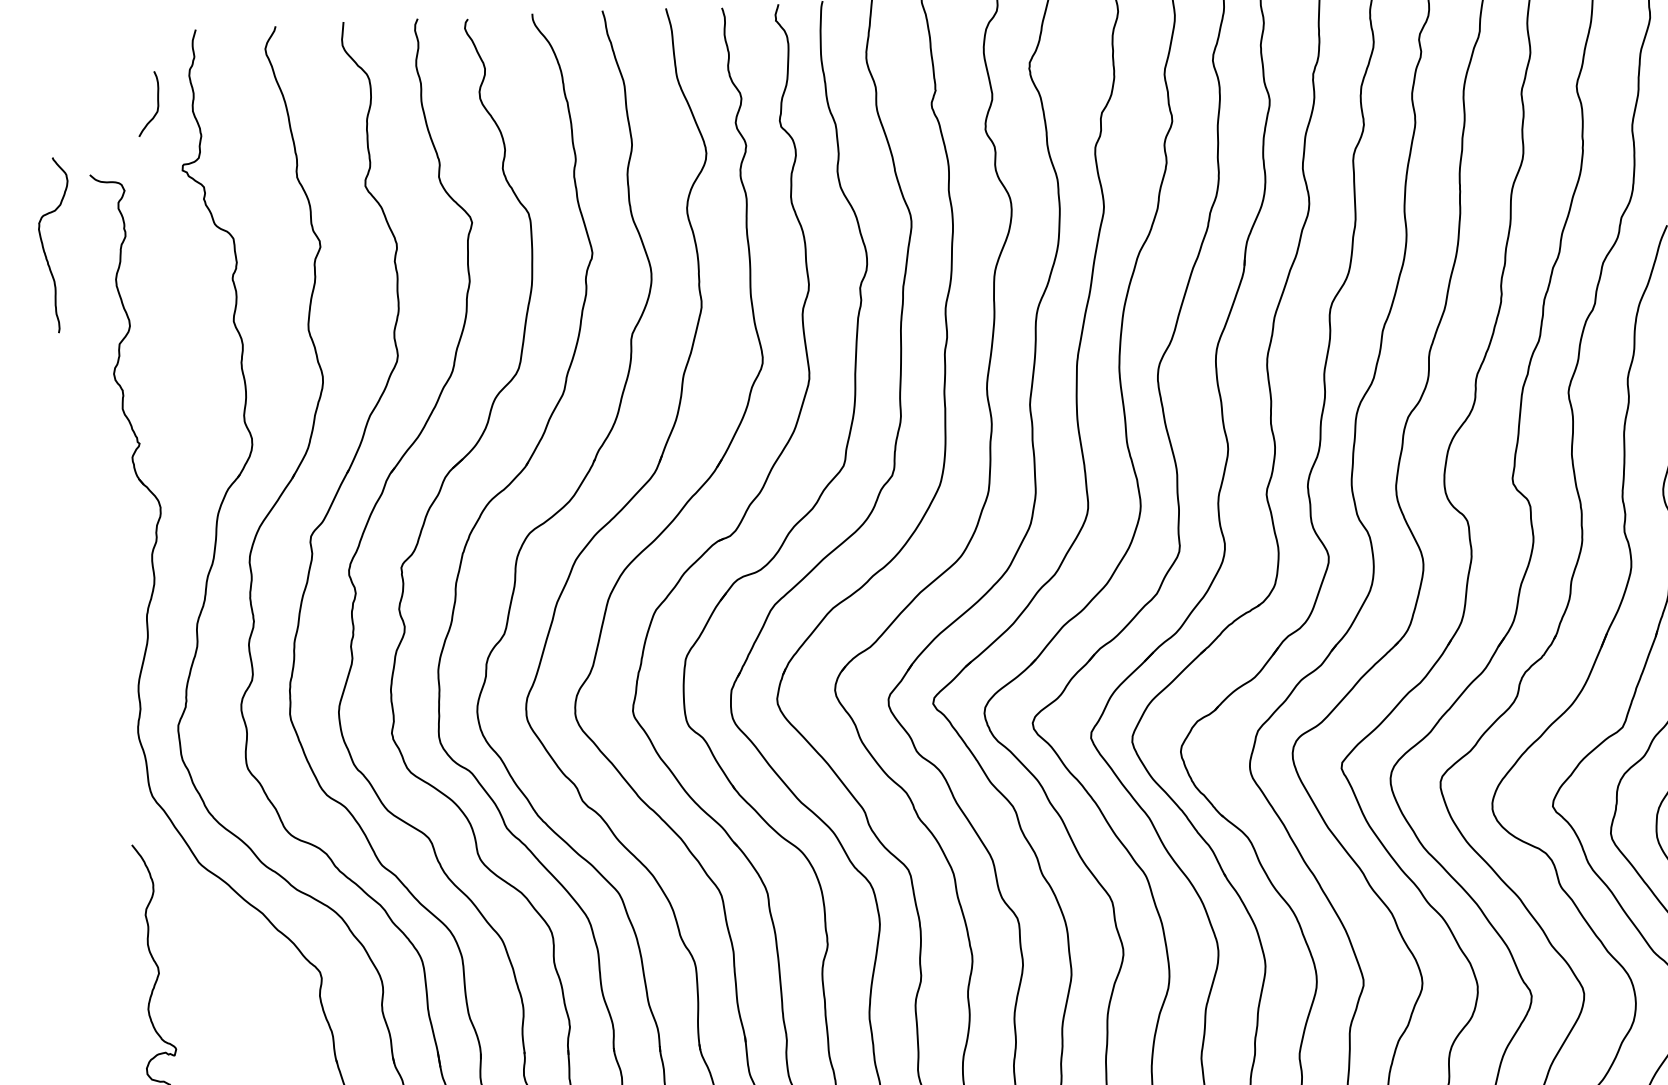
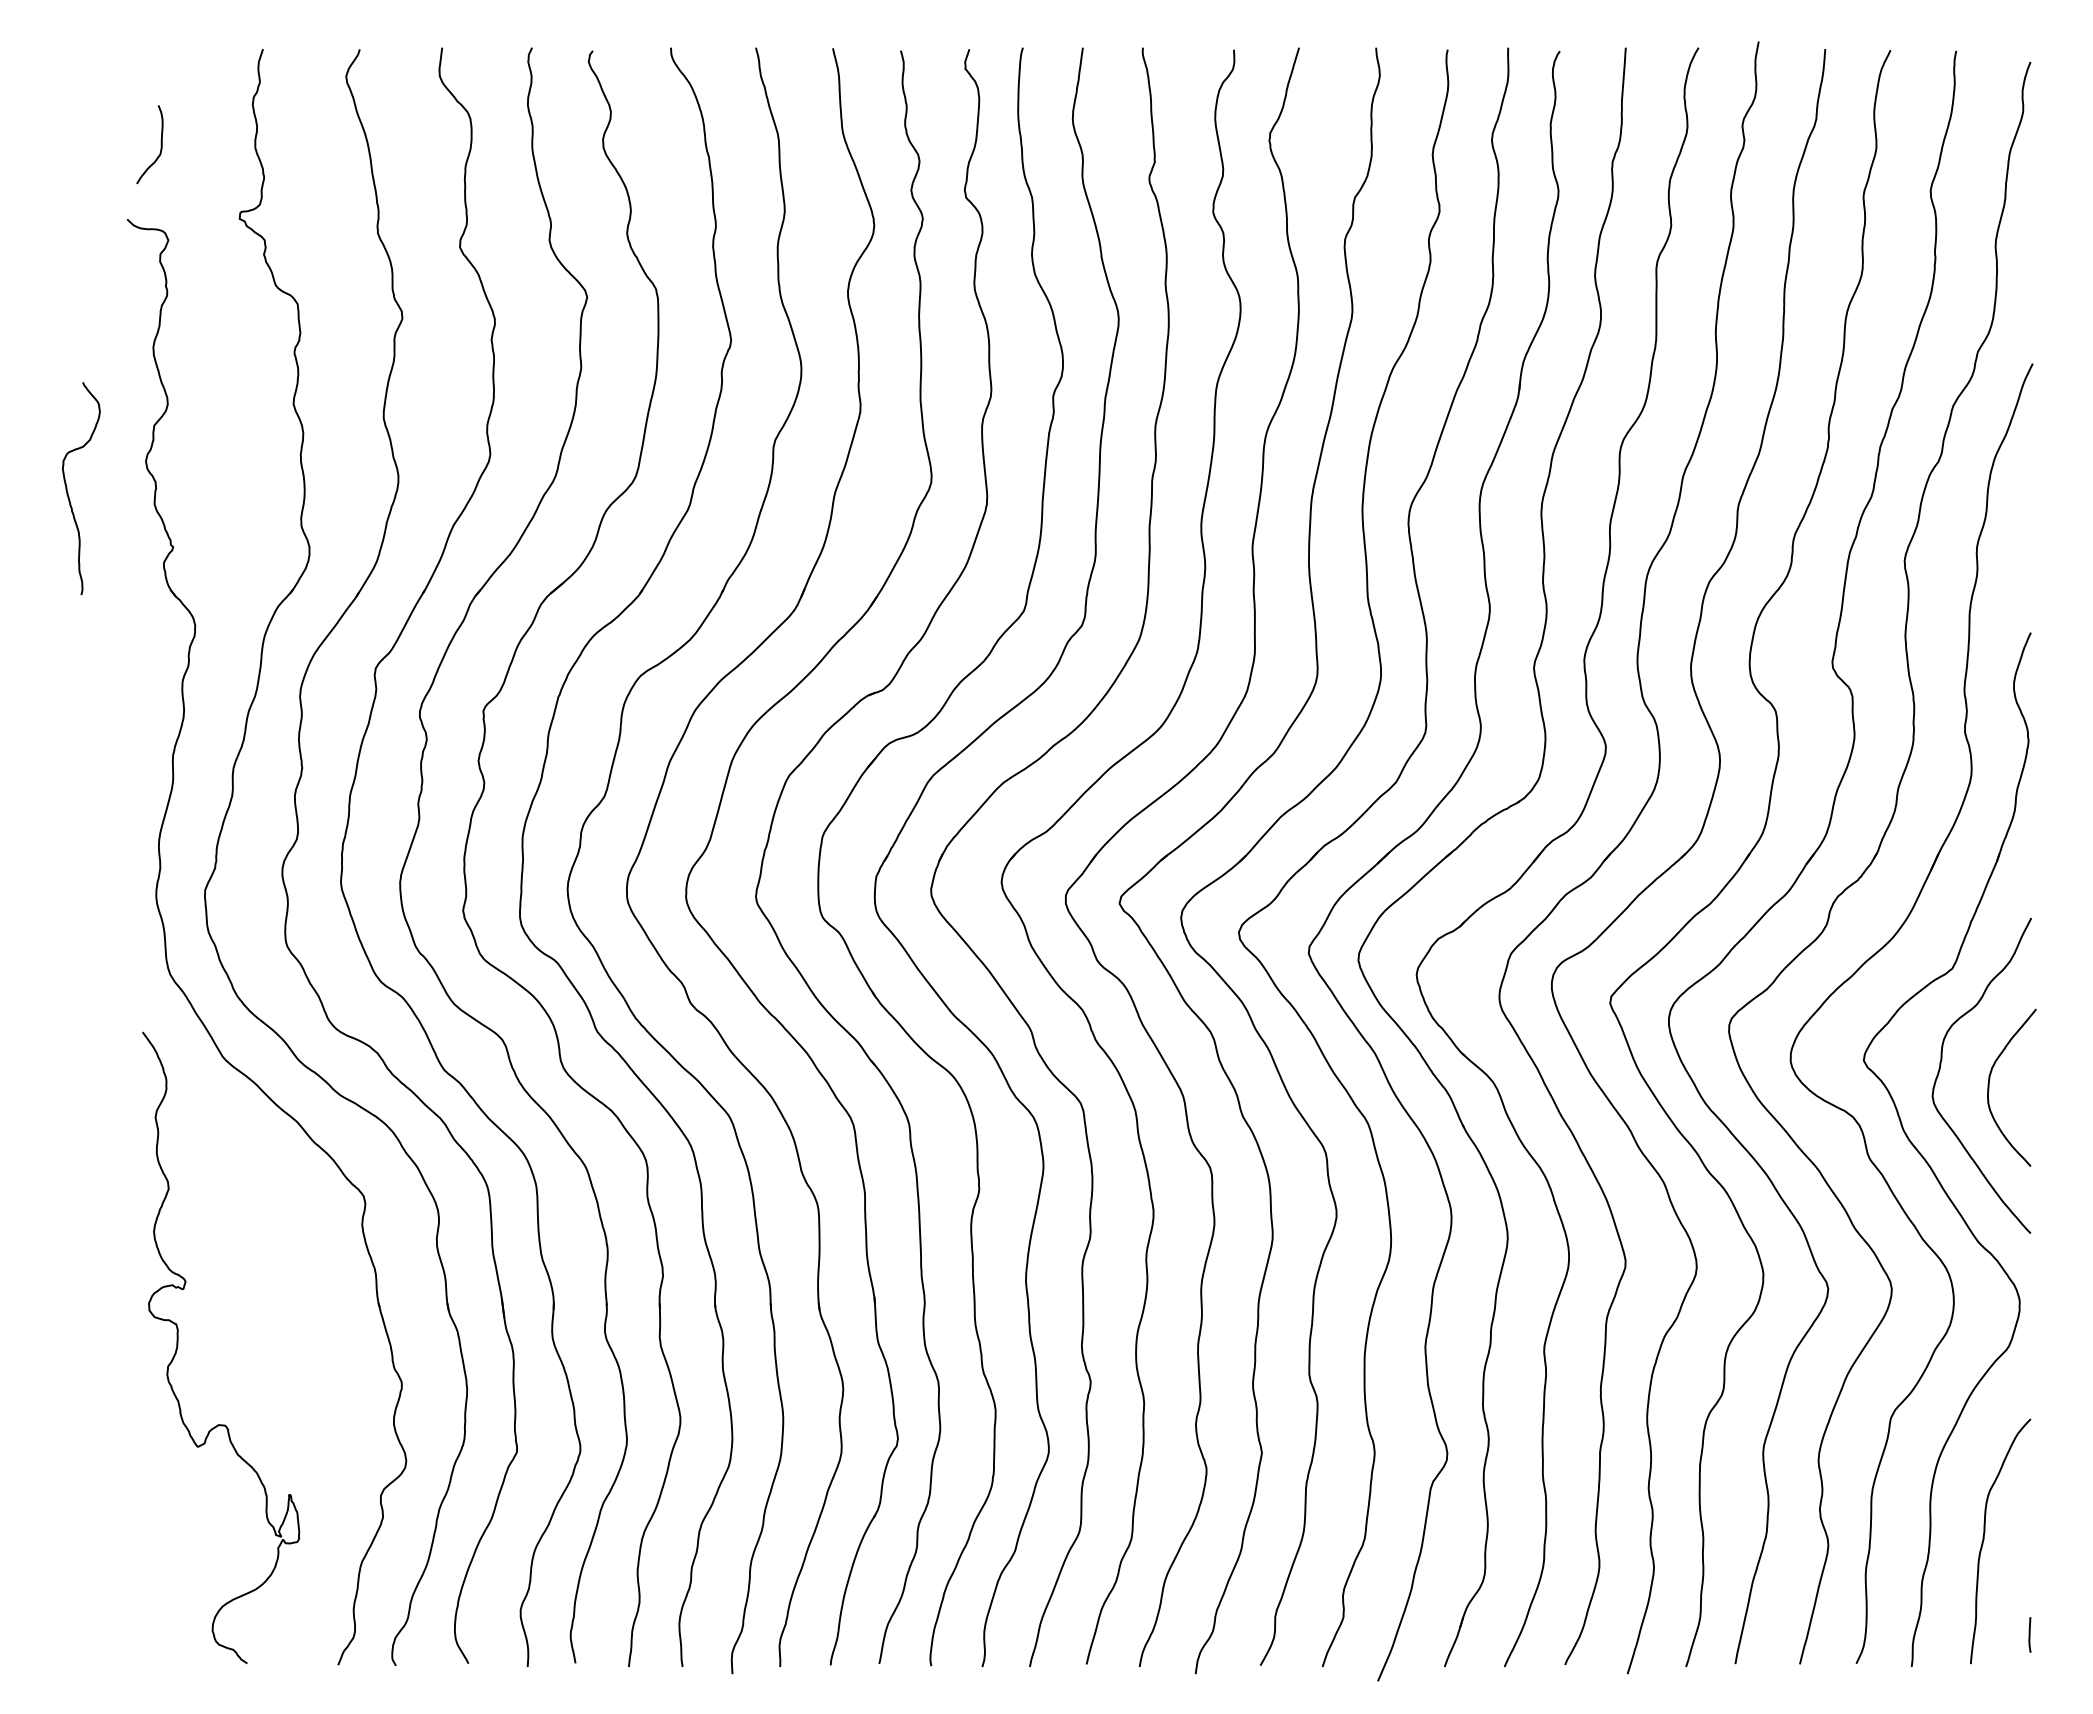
curve: (157, 103) -> (160, 144), moved
curve: (44, 248) -> (68, 492), moved

